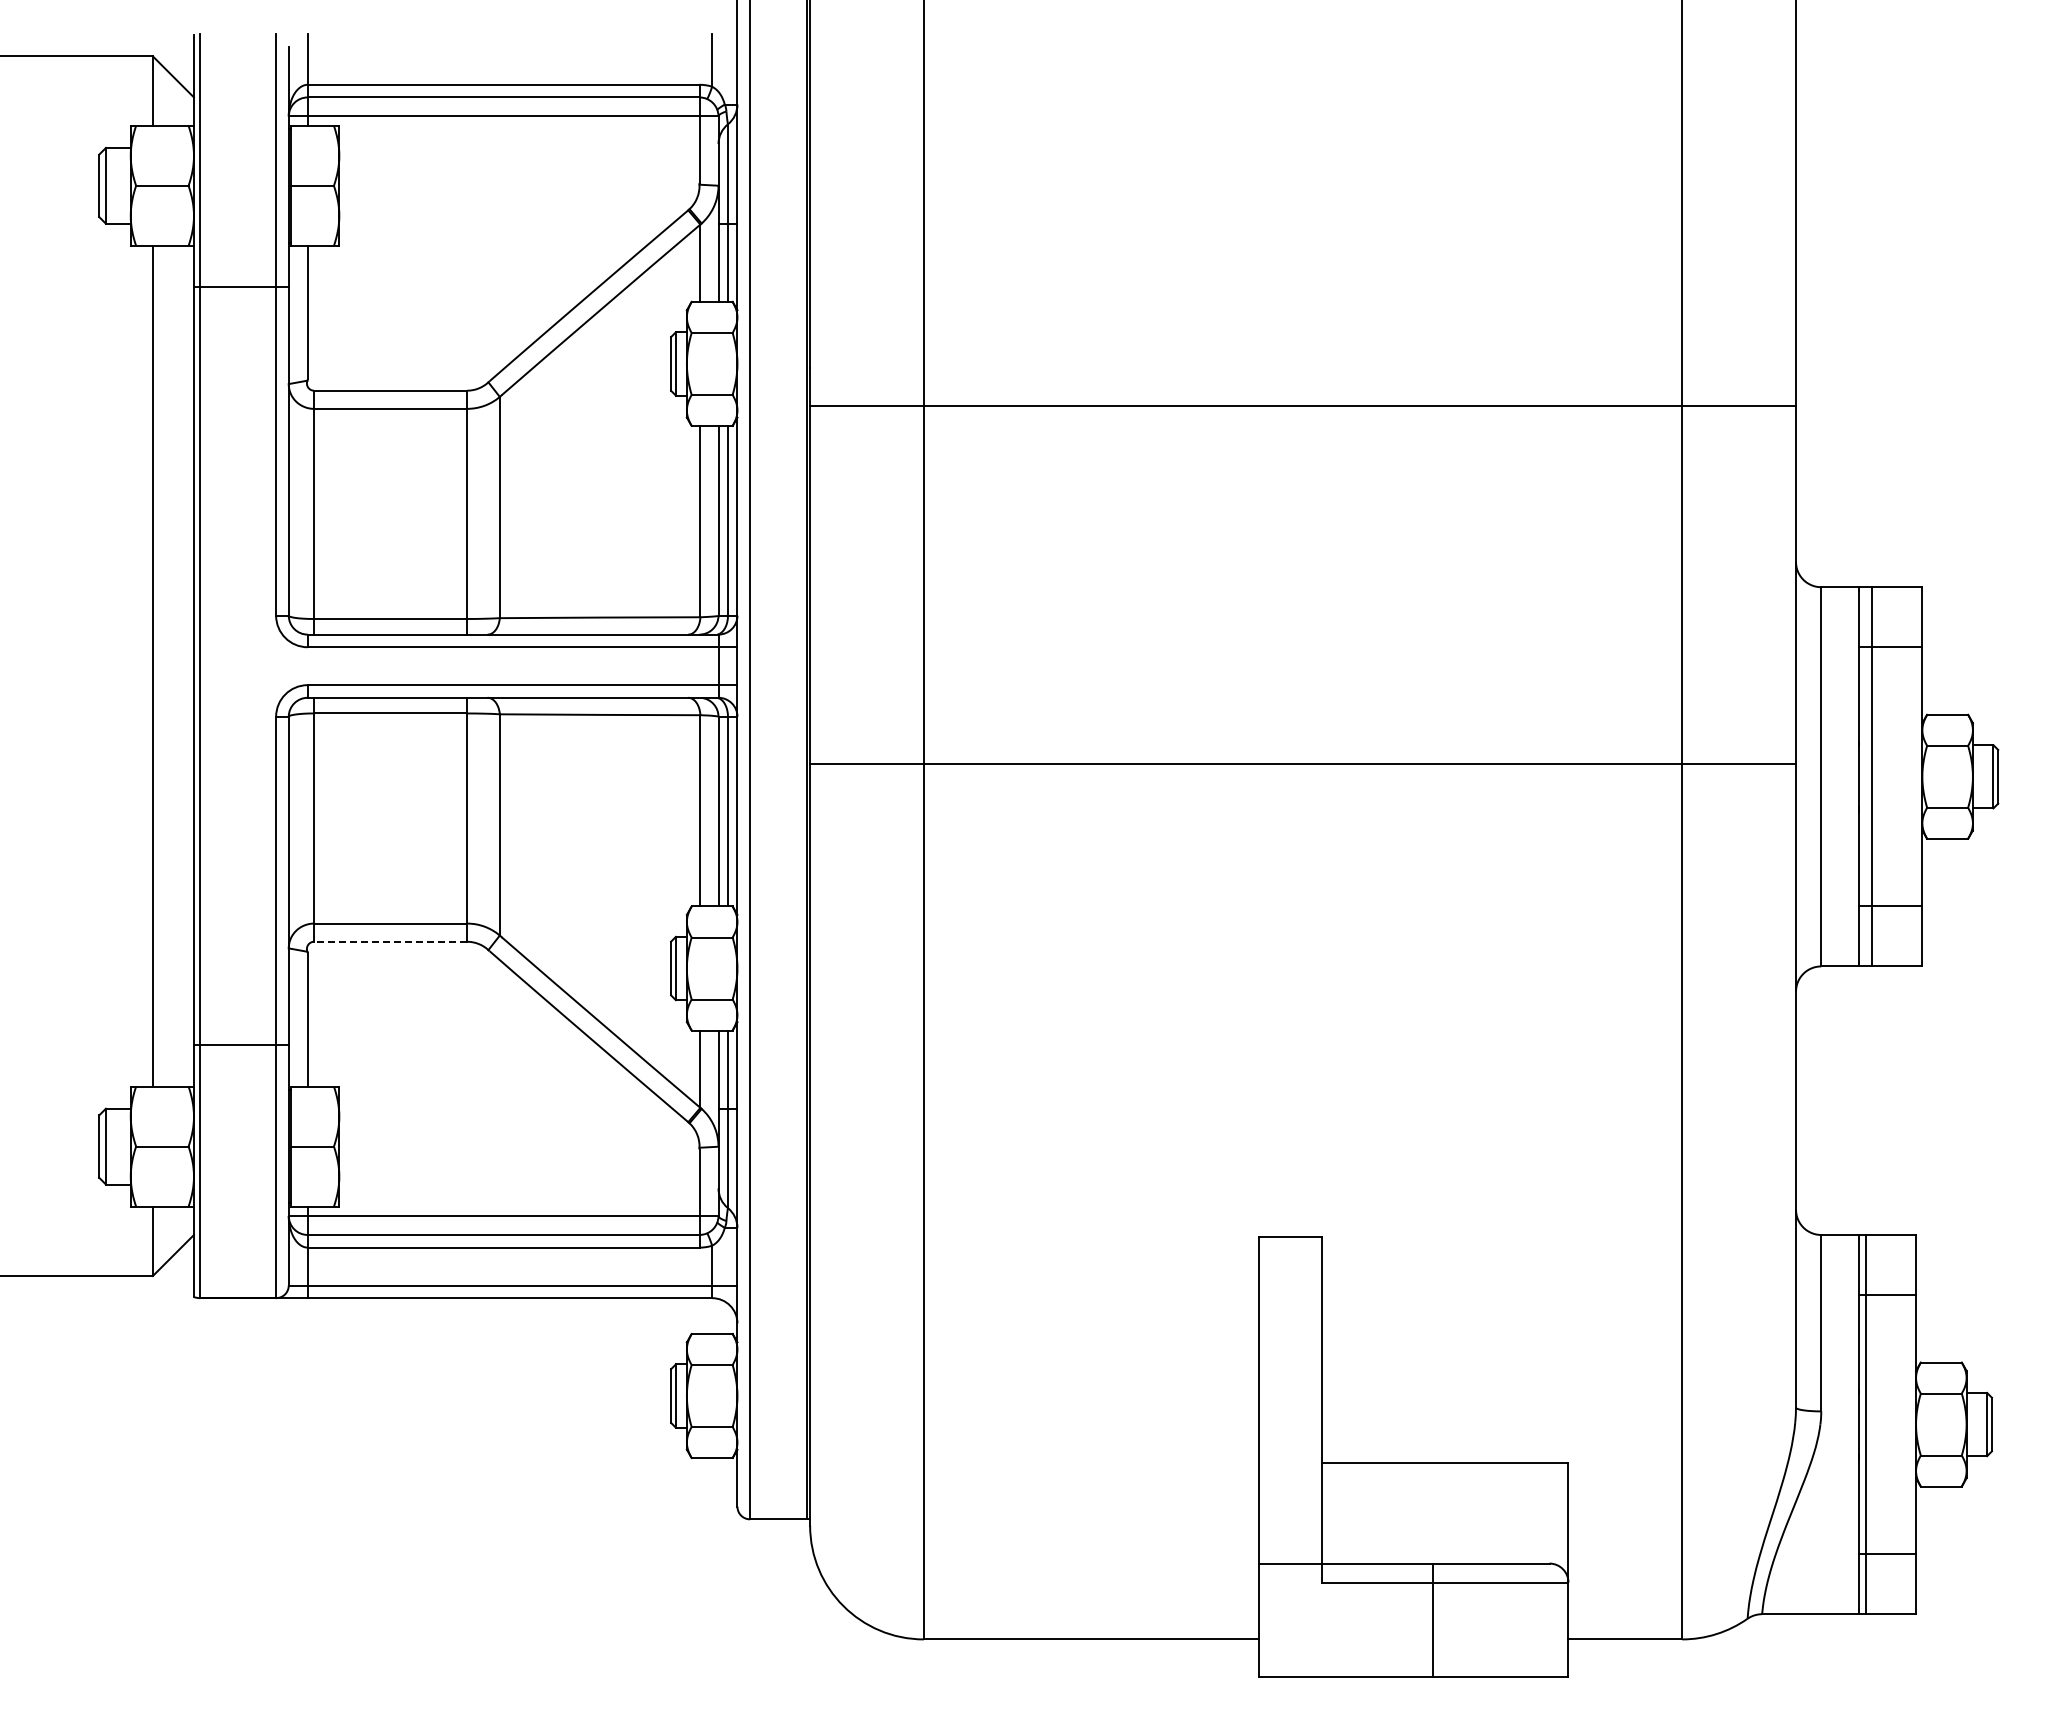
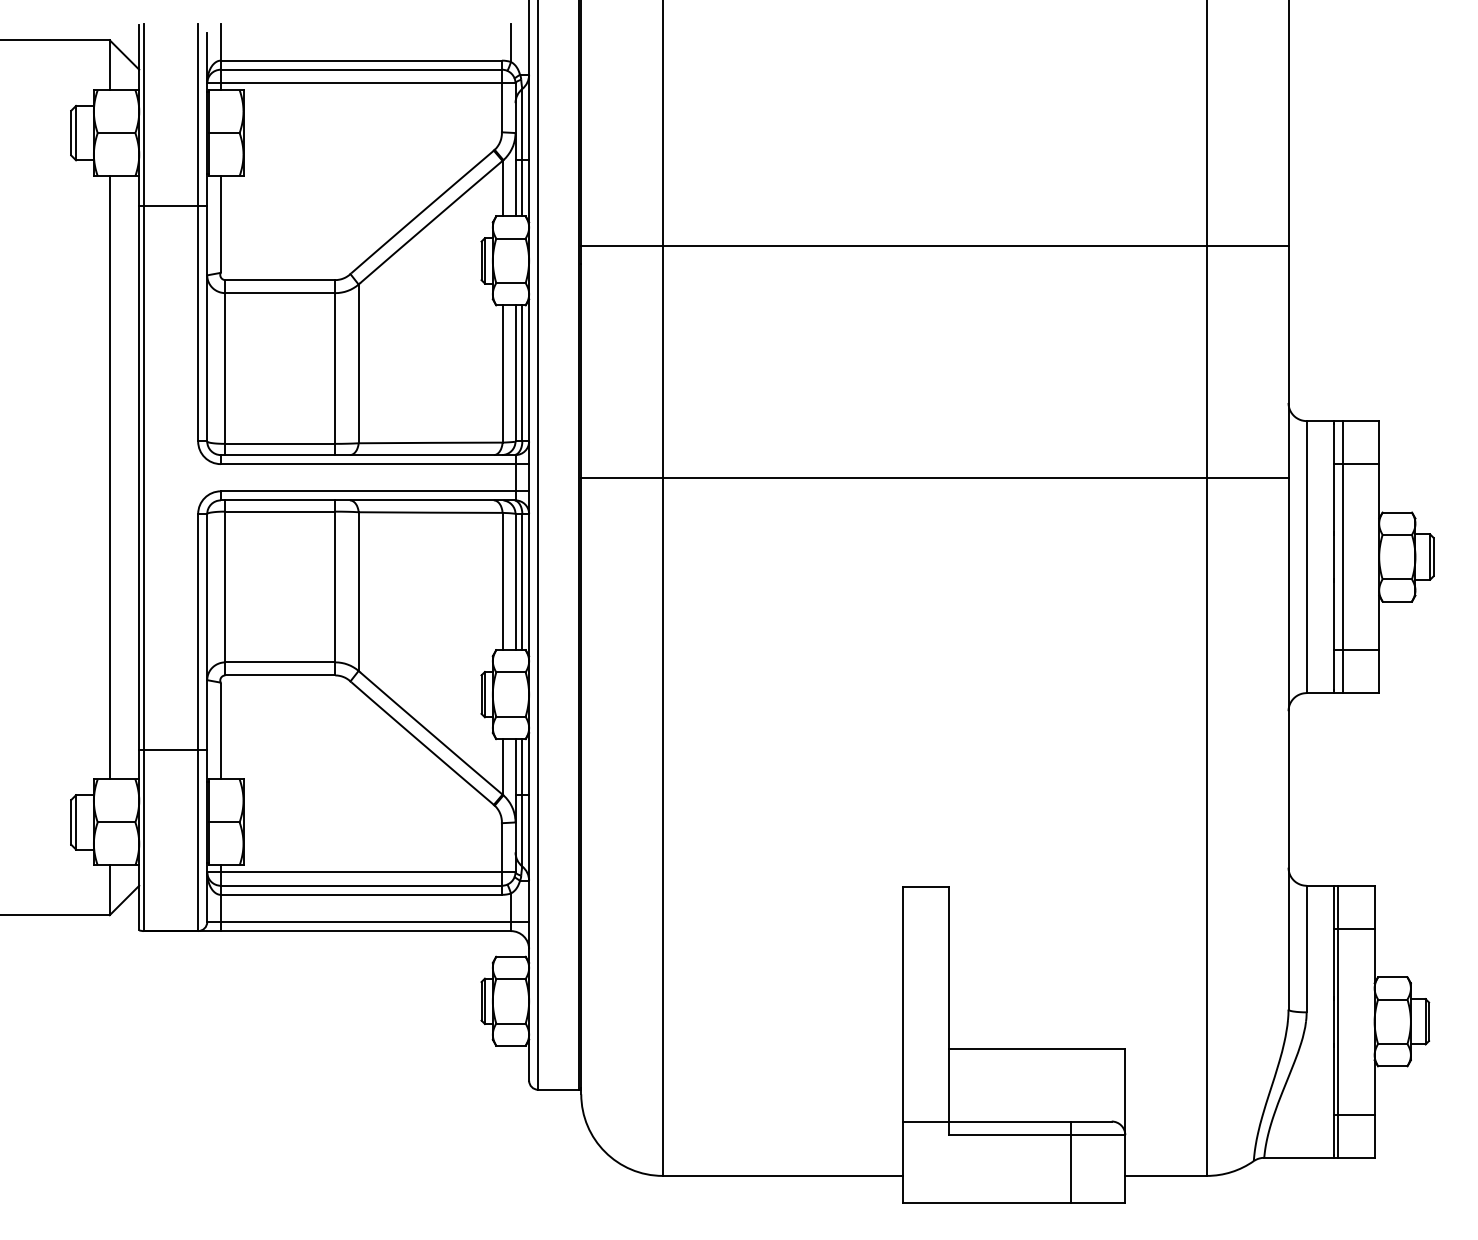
line: (1302, 405) -> (934, 245), moved
line: (1302, 764) -> (934, 477), moved
line: (390, 941) -> (280, 675), dashed -> solid
line: (1432, 1620) -> (1070, 1162), moved

